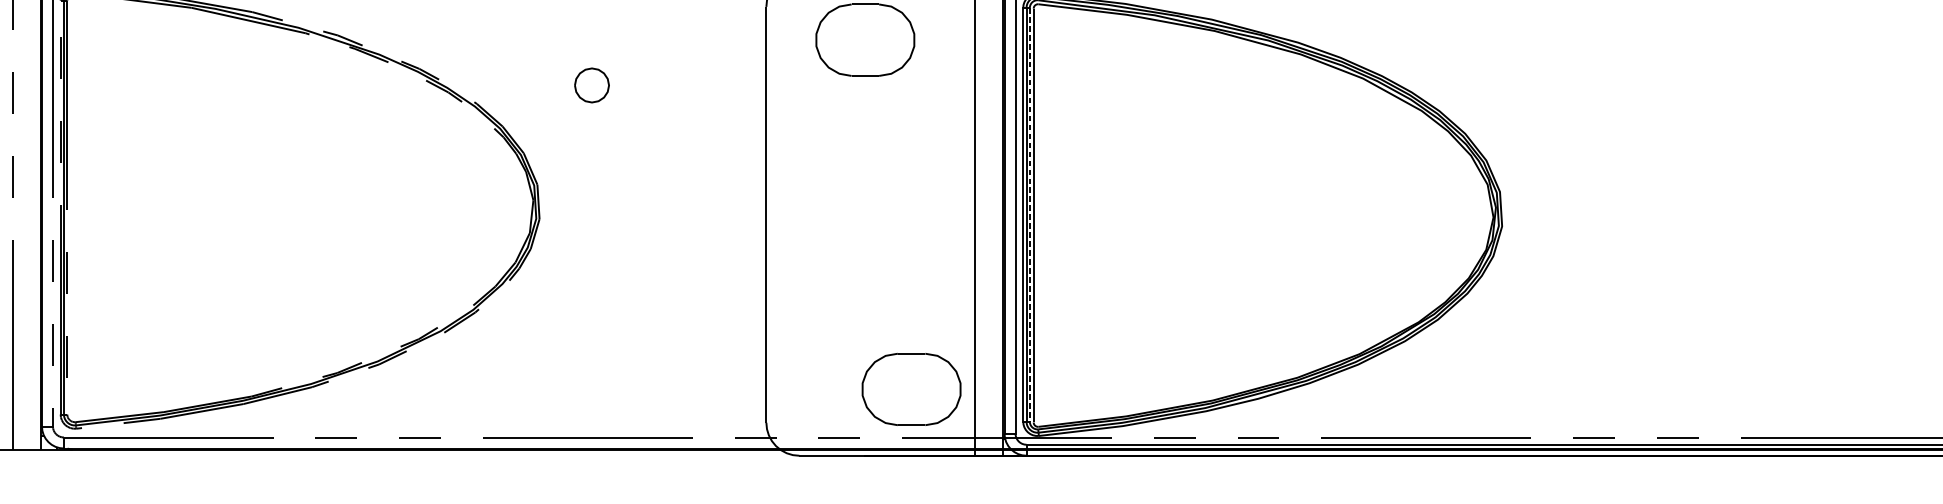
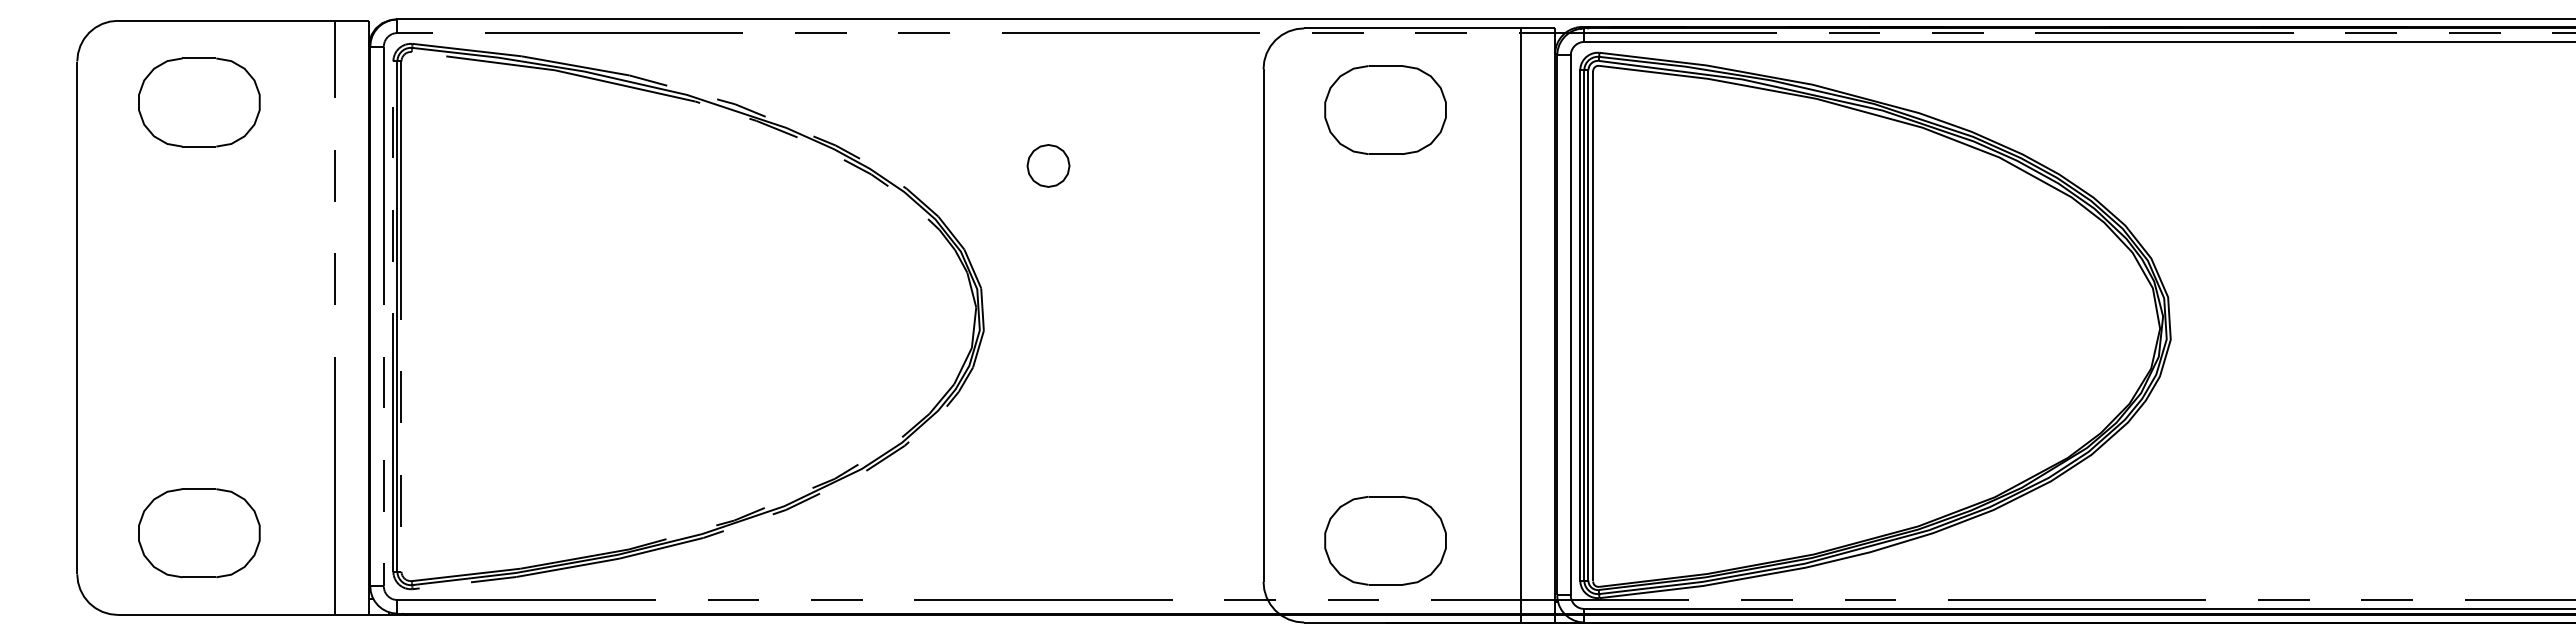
line: (1029, 214) -> (1588, 325), dashed -> solid
part: (911, 389) -> (1385, 540), moved

